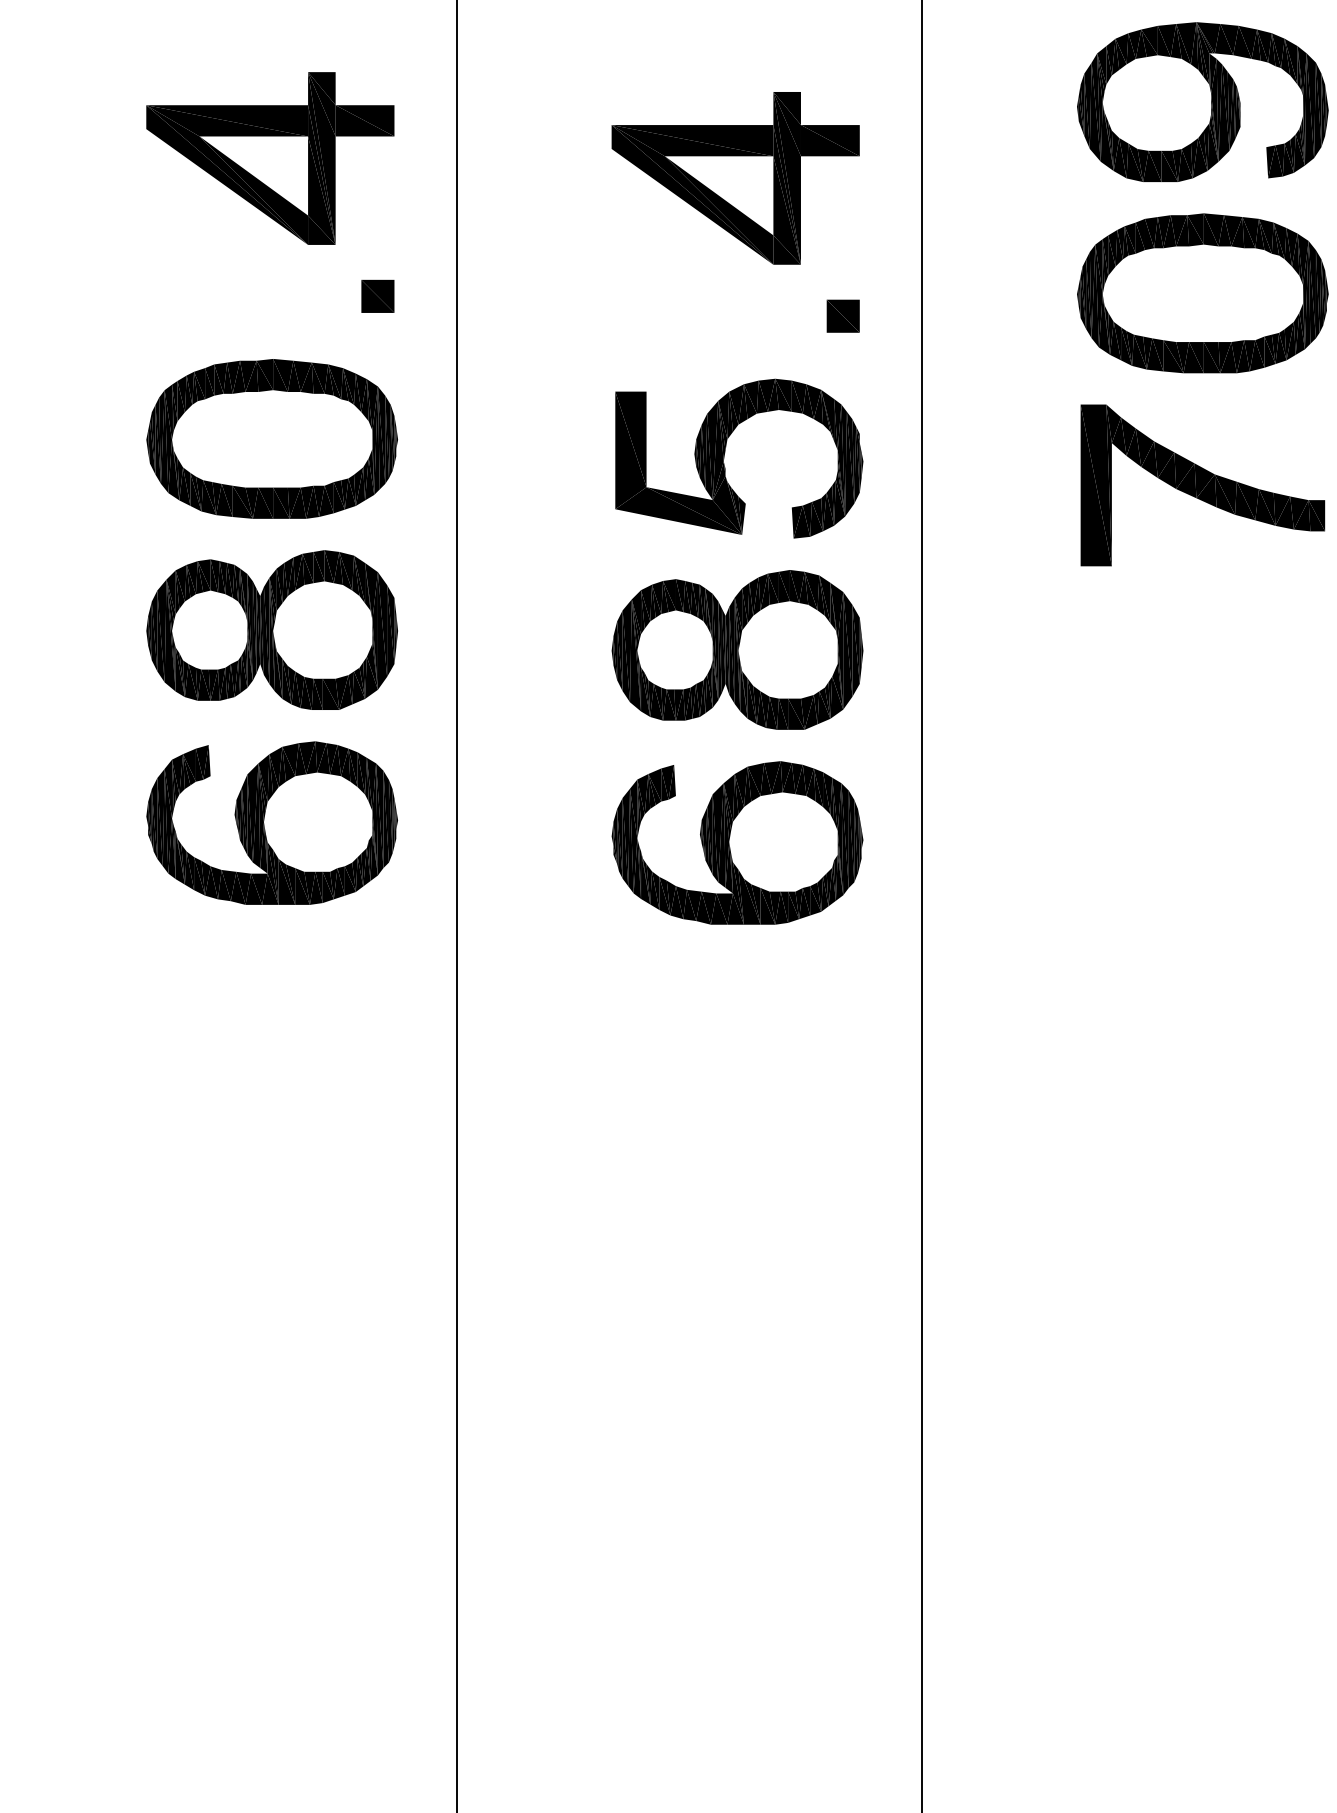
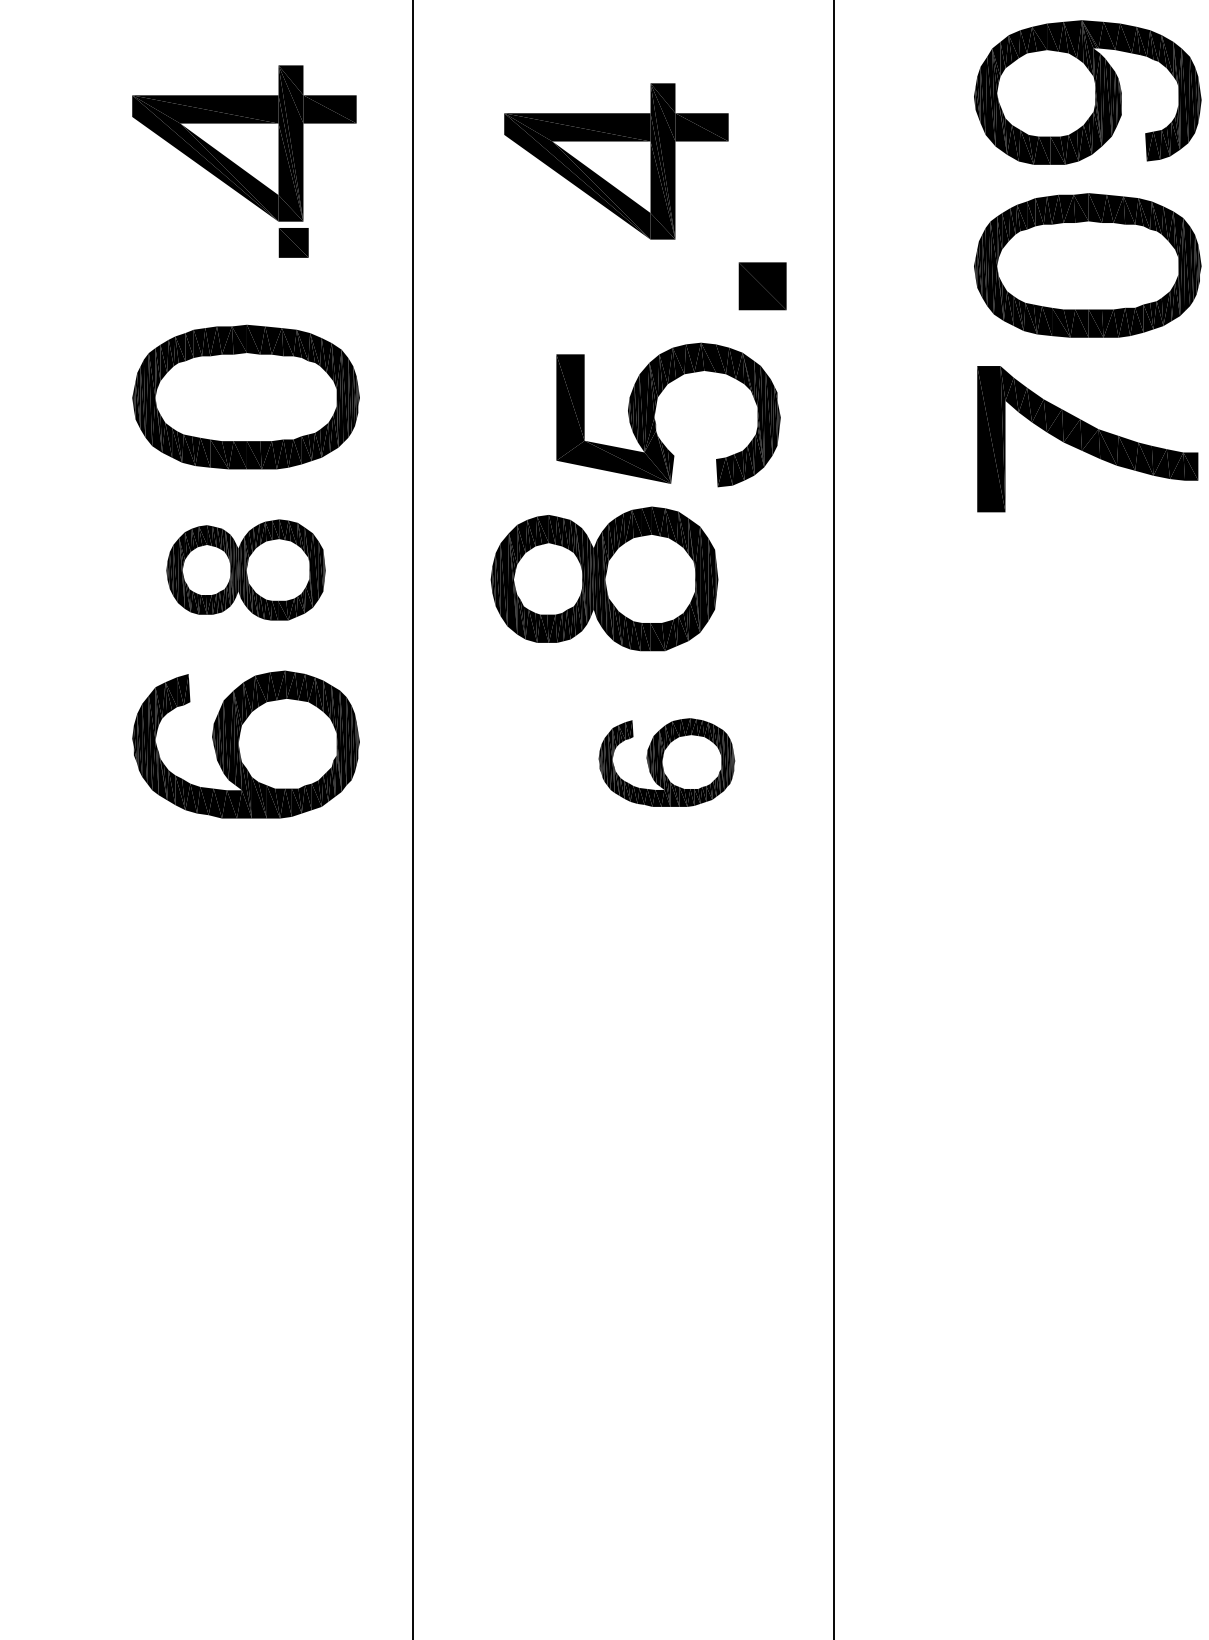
part: (735, 178) -> (616, 161), moved
part: (377, 295) -> (293, 242), moved
part: (842, 315) -> (761, 285), size x1.6
part: (271, 629) -> (245, 569), size x0.7
part: (737, 649) -> (604, 578), moved
part: (737, 842) -> (666, 762), size x0.6

